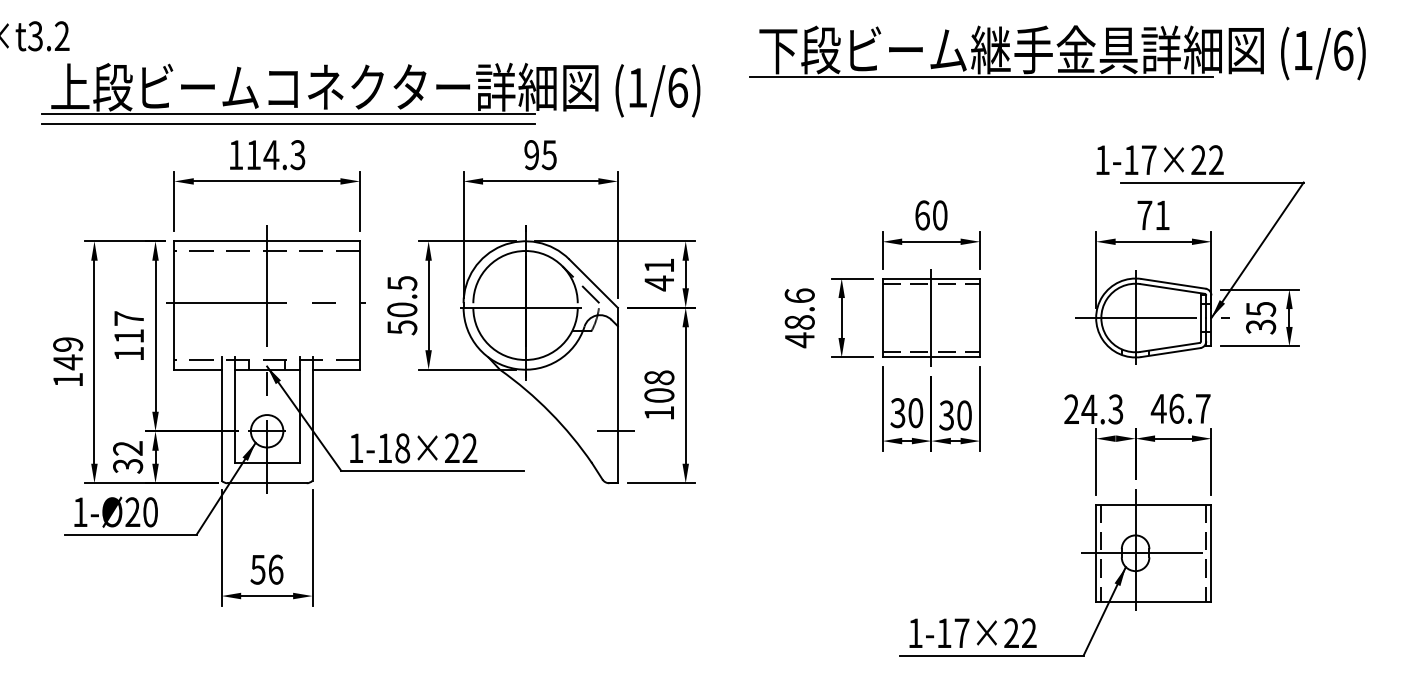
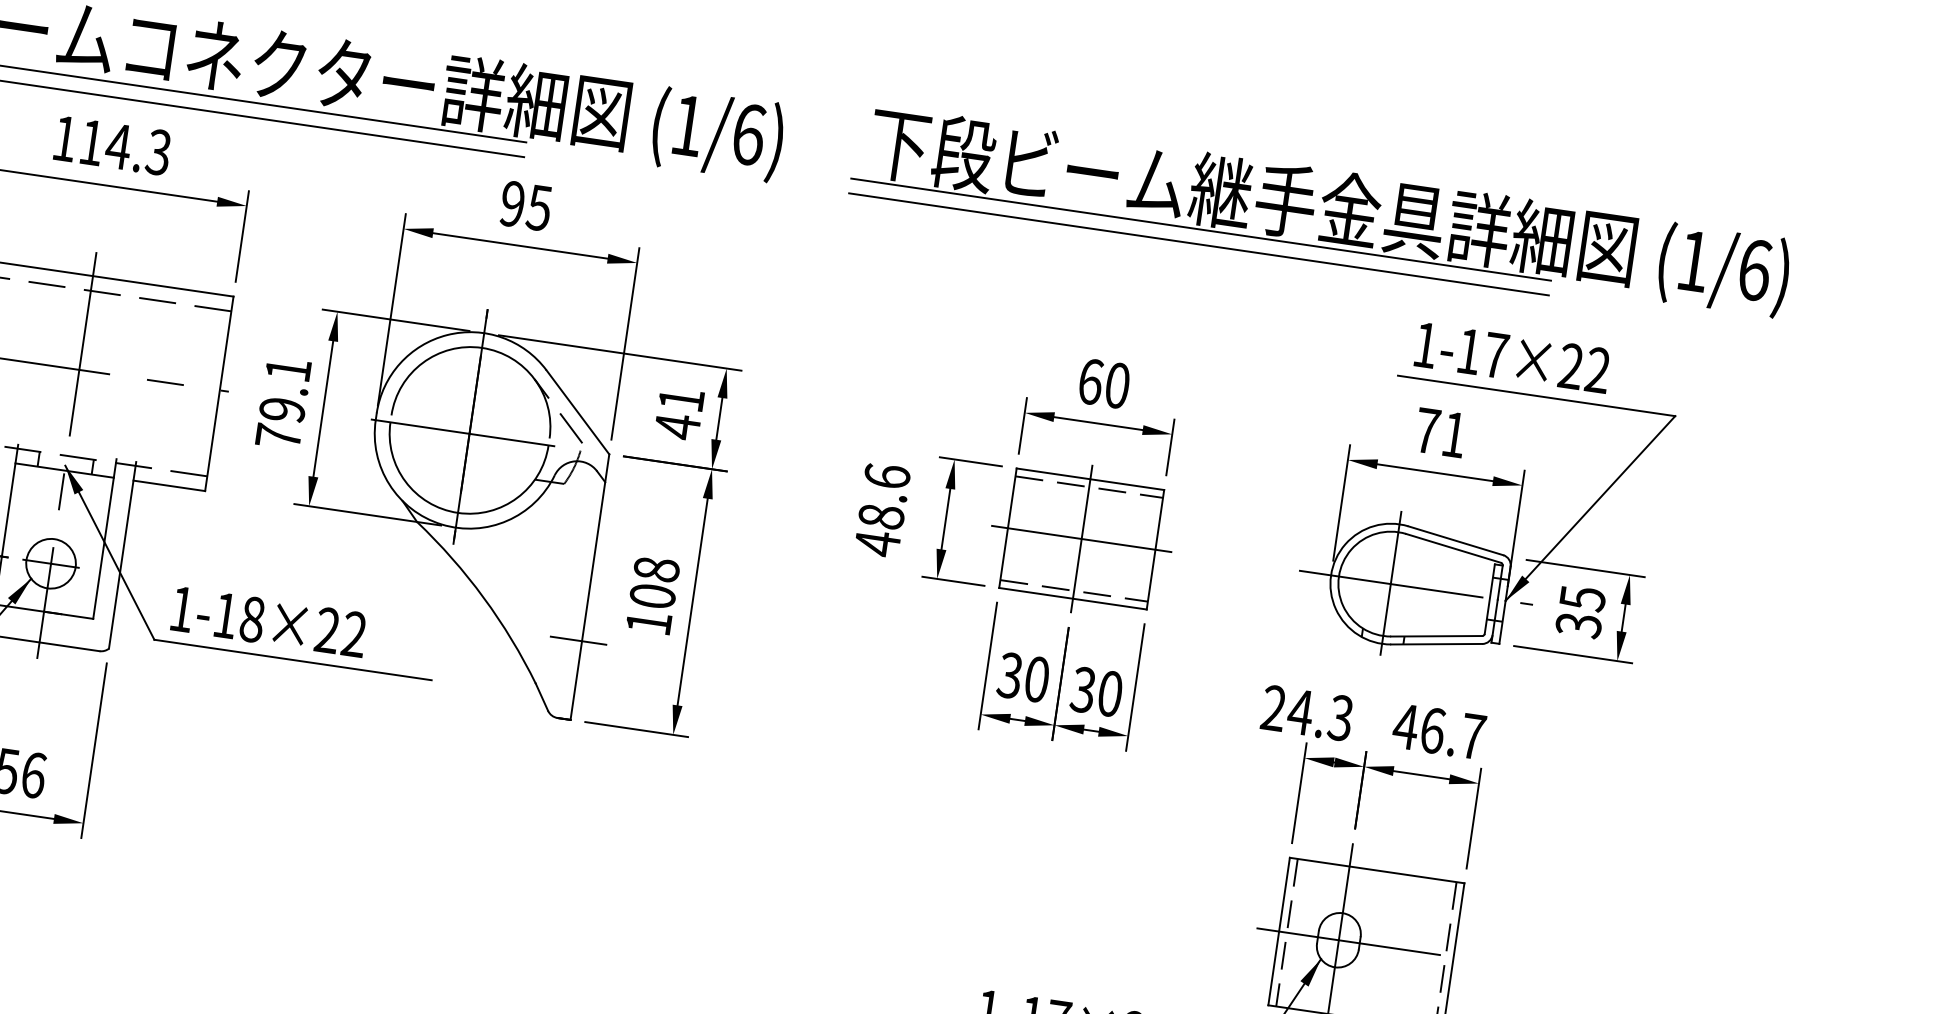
part: (1057, 52) -> (1321, 209), moved
line: (979, 116) -> (1199, 244), added
text: (1159, 159) -> (1511, 356), moved
text: (402, 305) -> (283, 403), 50.5 -> 79.1
line: (931, 318) -> (1081, 539), added

